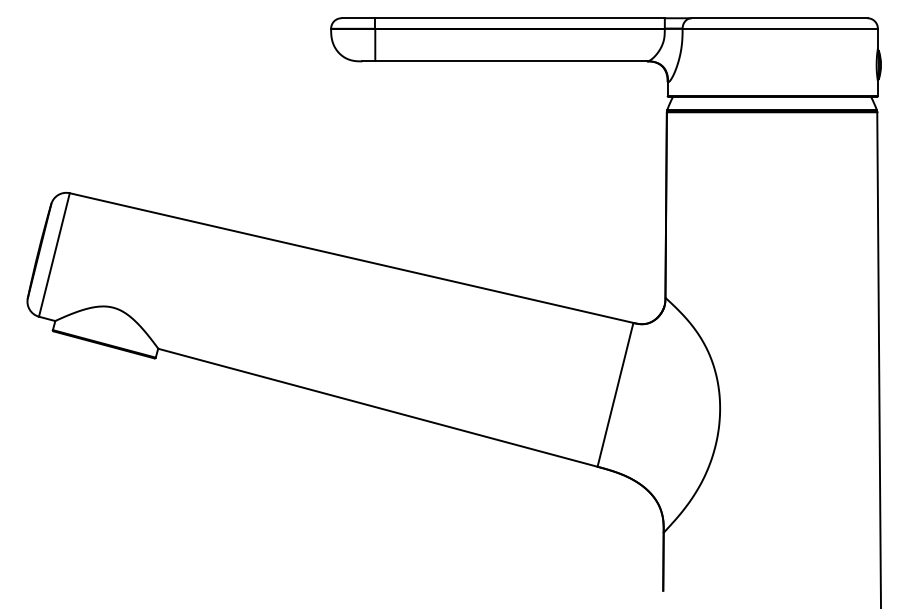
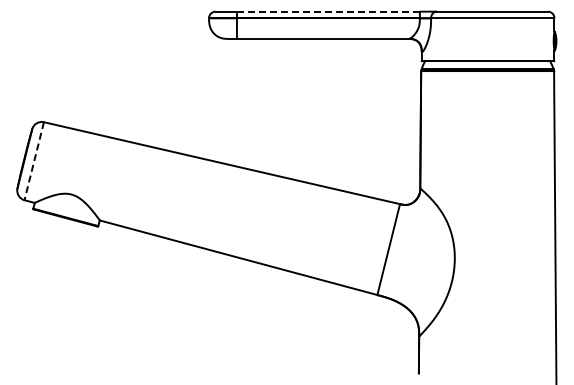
line: (520, 17) -> (328, 11), solid -> dashed
line: (54, 255) -> (34, 161), solid -> dashed

